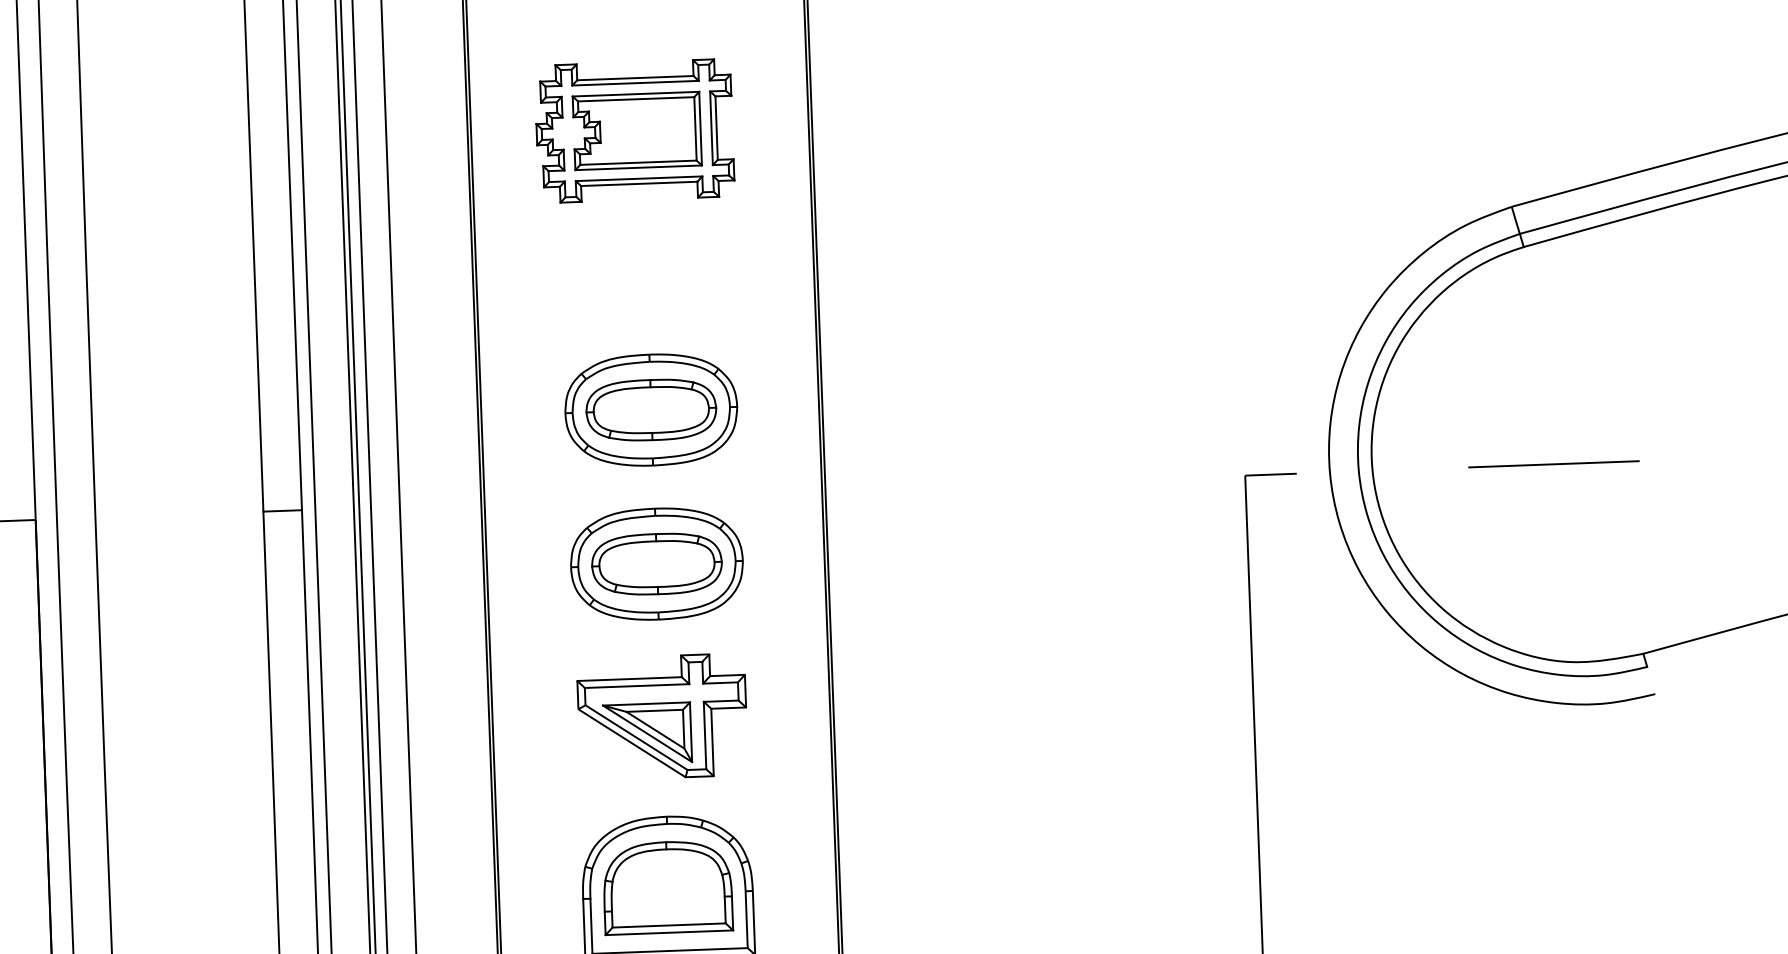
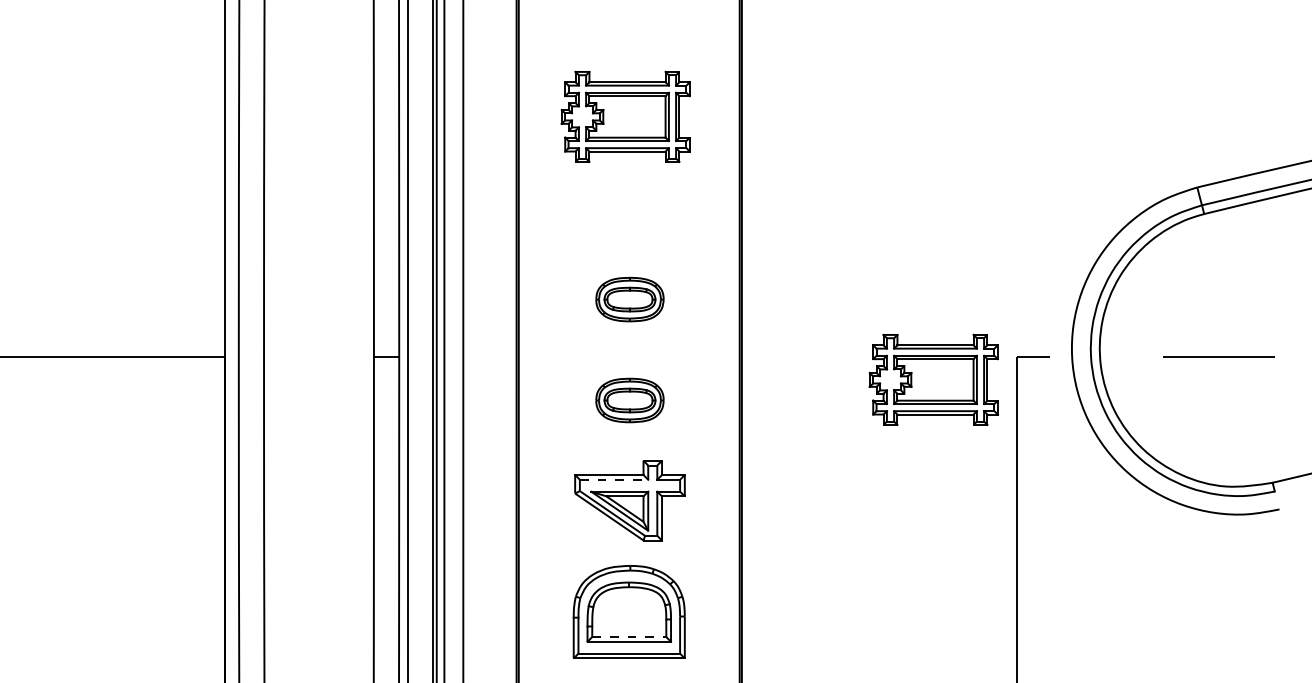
part: (650, 409) -> (629, 299), size x0.6
part: (1119, 515) -> (933, 379), added
part: (656, 564) -> (629, 400), size x0.6
line: (637, 685) -> (614, 479), solid -> dashed
line: (669, 926) -> (629, 637), solid -> dashed

